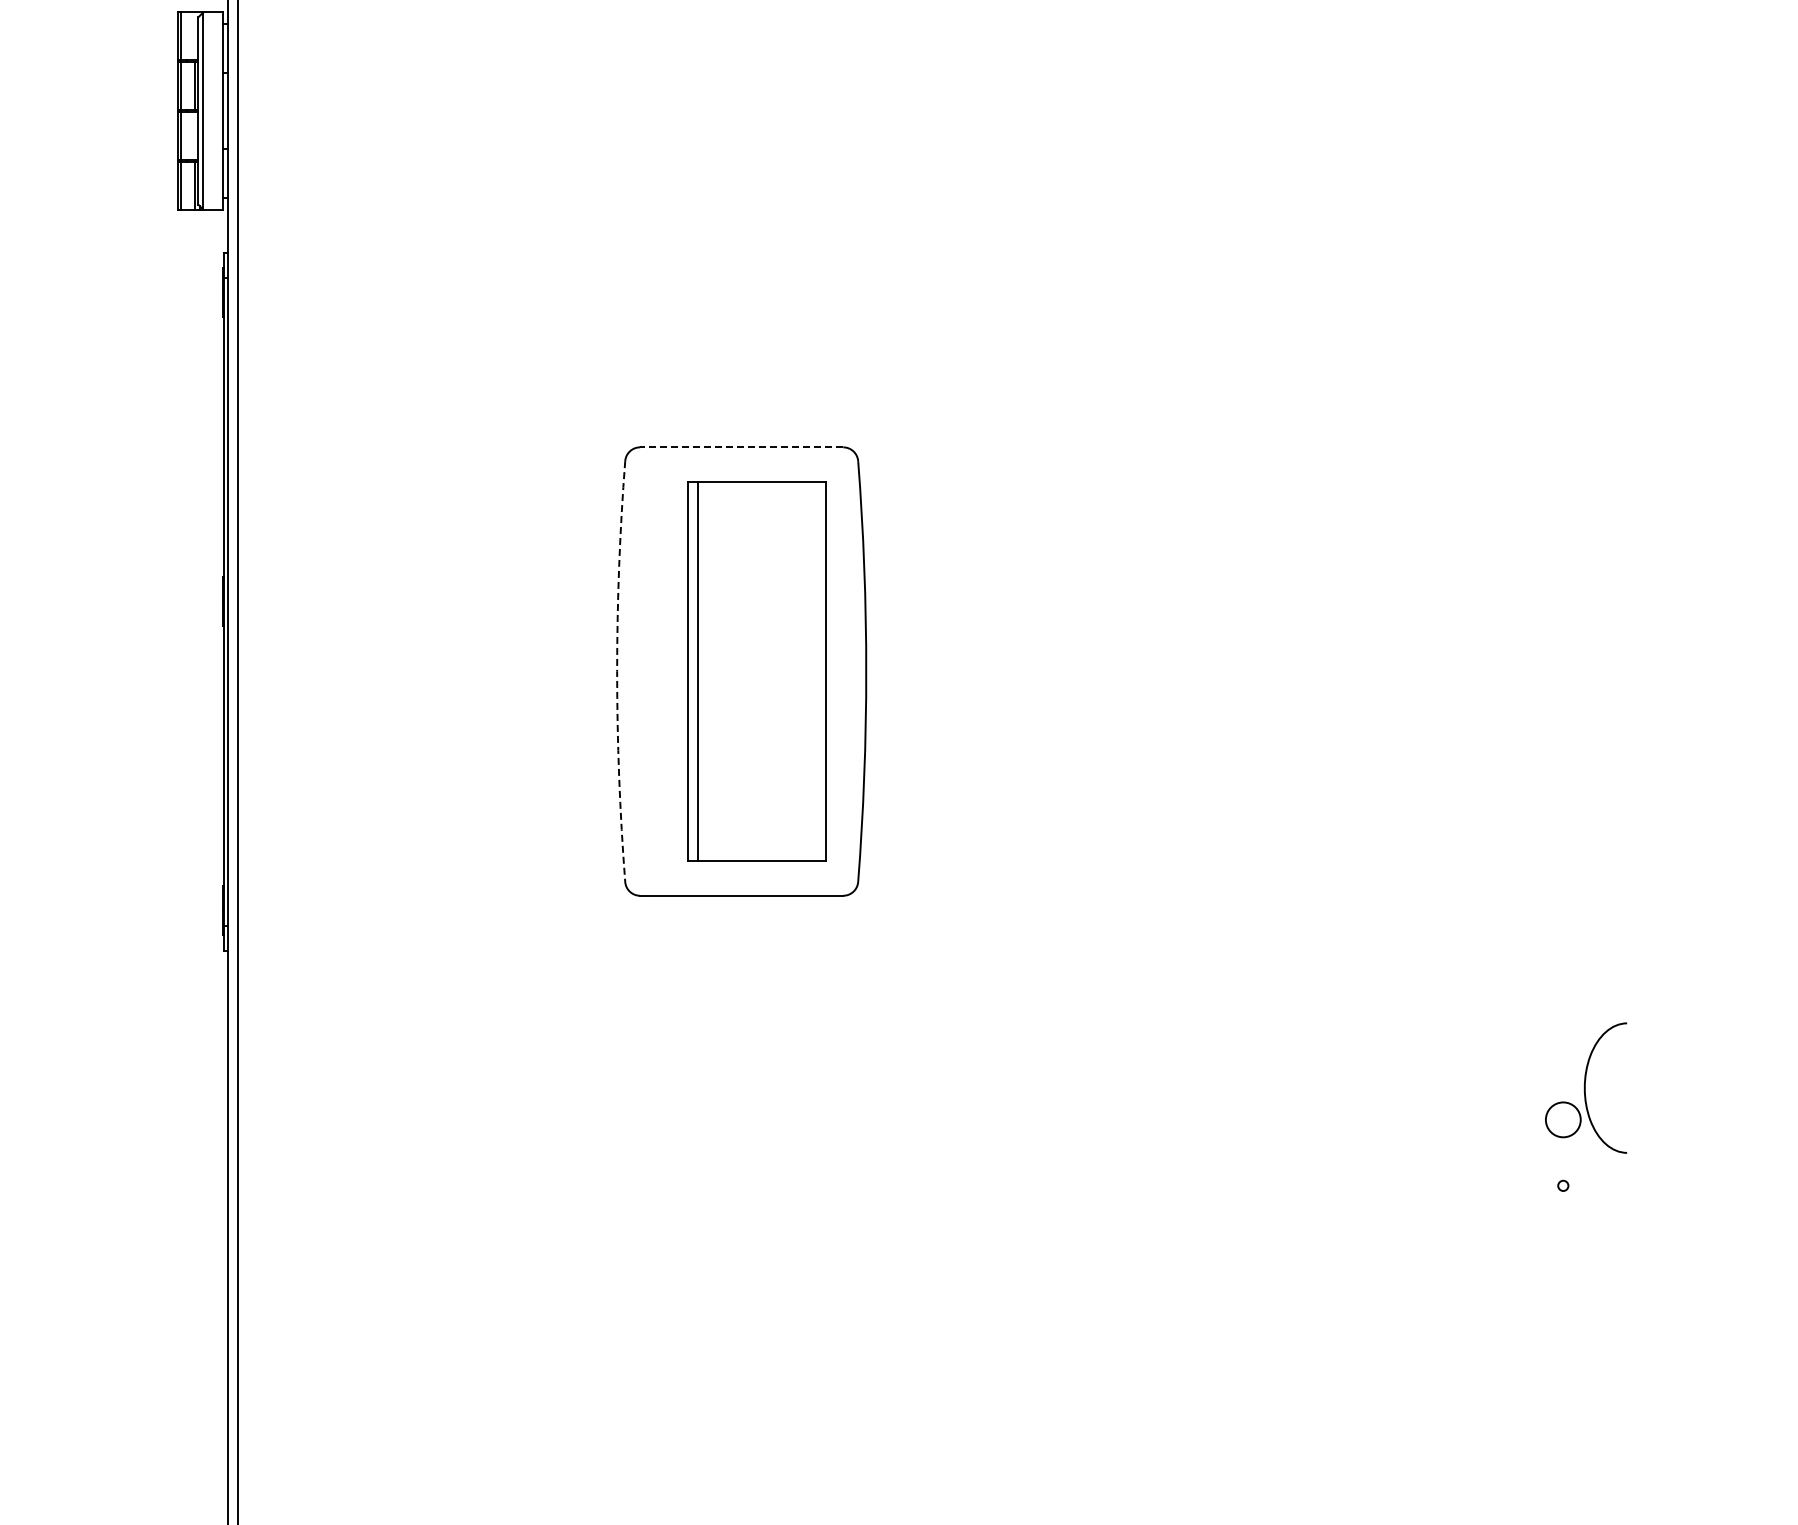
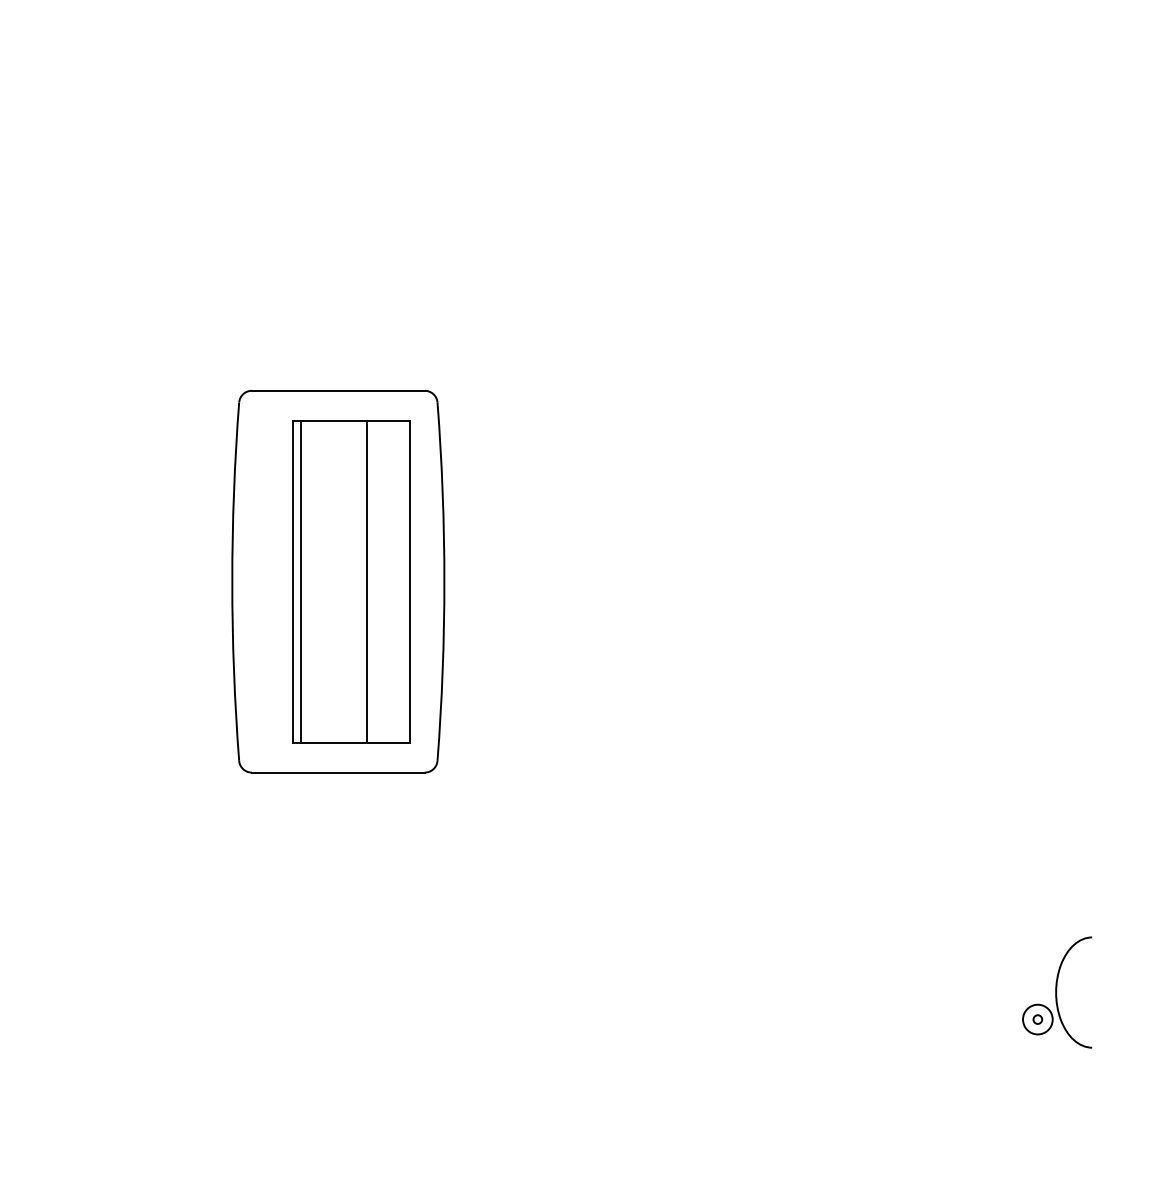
line: (741, 447) -> (338, 390), dashed -> solid
arc: (617, 671) -> (232, 581), dashed -> solid
line: (775, 671) -> (367, 581), added
part: (1586, 1087) -> (1057, 992), moved

